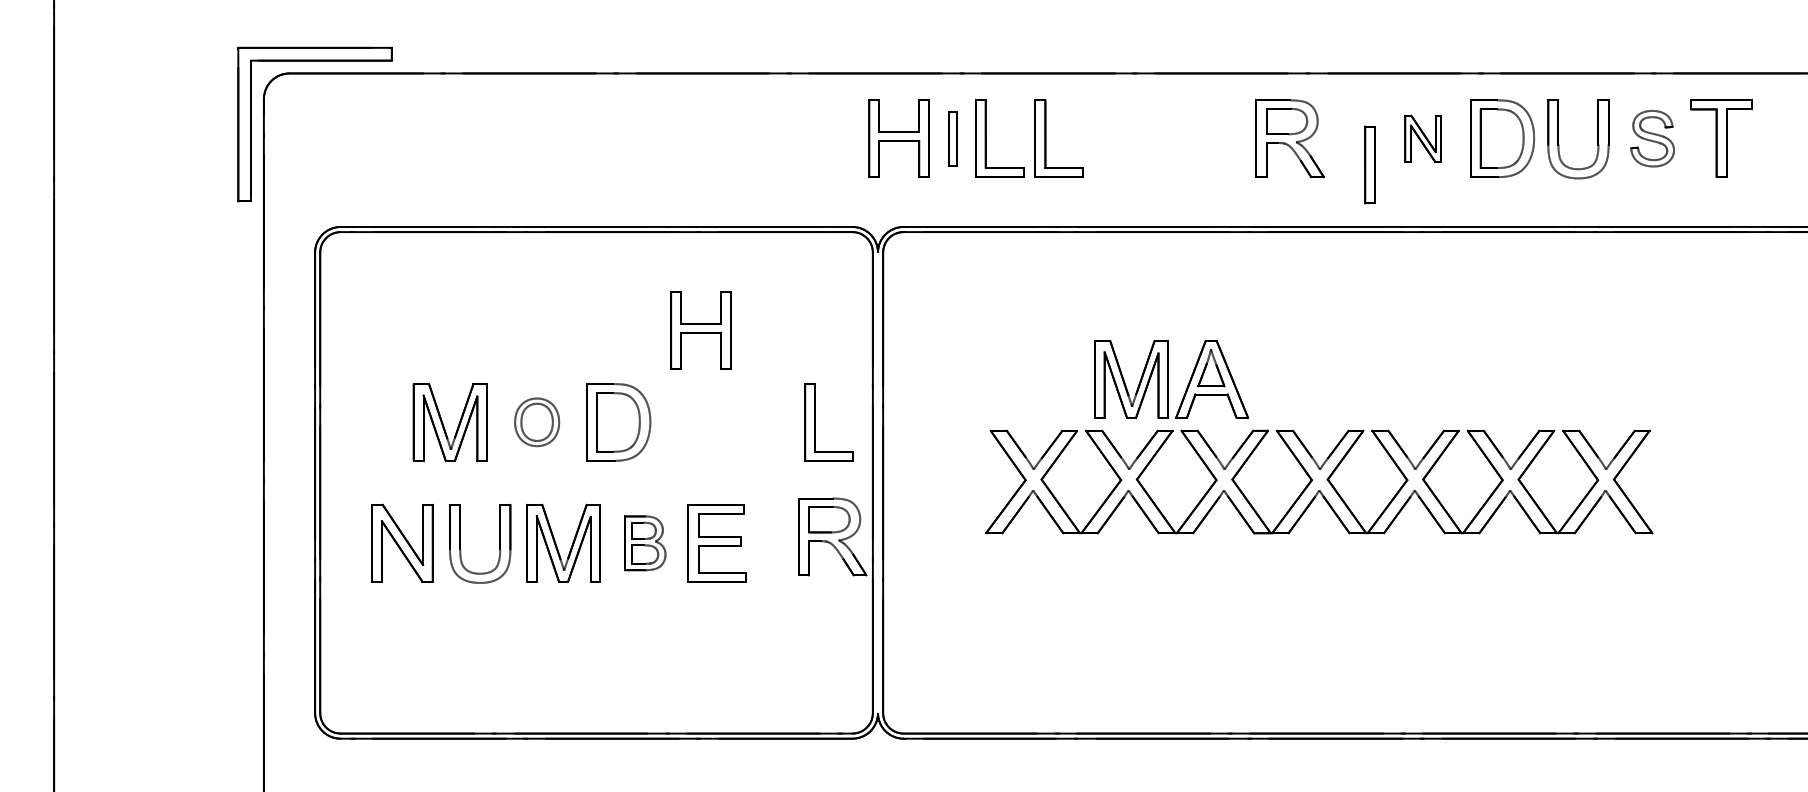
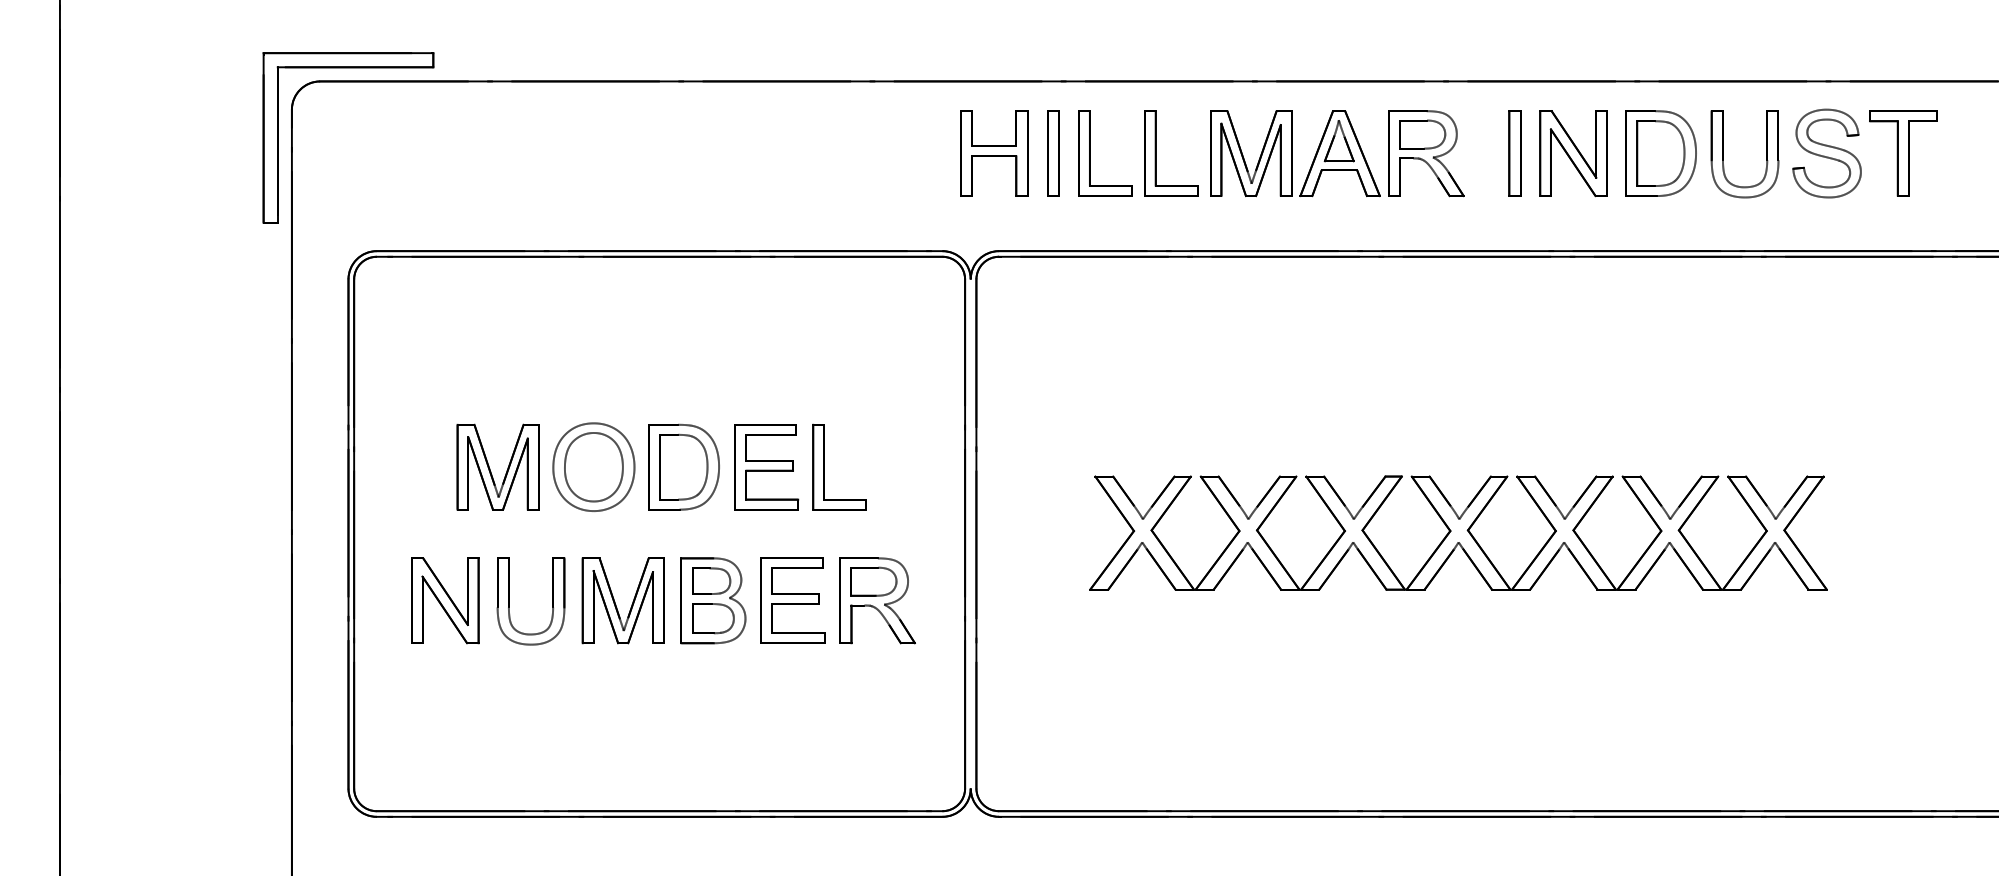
part: (952, 138) -> (1053, 153), size x1.43
part: (1423, 138) -> (1573, 153), size x1.67
part: (1652, 138) -> (1826, 153), size x1.43
part: (1369, 164) -> (1514, 153), moved
part: (701, 330) -> (775, 365), removed
part: (1171, 379) -> (1295, 153), moved
part: (536, 421) -> (593, 466), size x1.67
part: (815, 421) -> (824, 466), moved
part: (693, 422) -> (766, 467), added
part: (832, 536) -> (877, 600), moved
part: (645, 542) -> (713, 600), size x1.43

